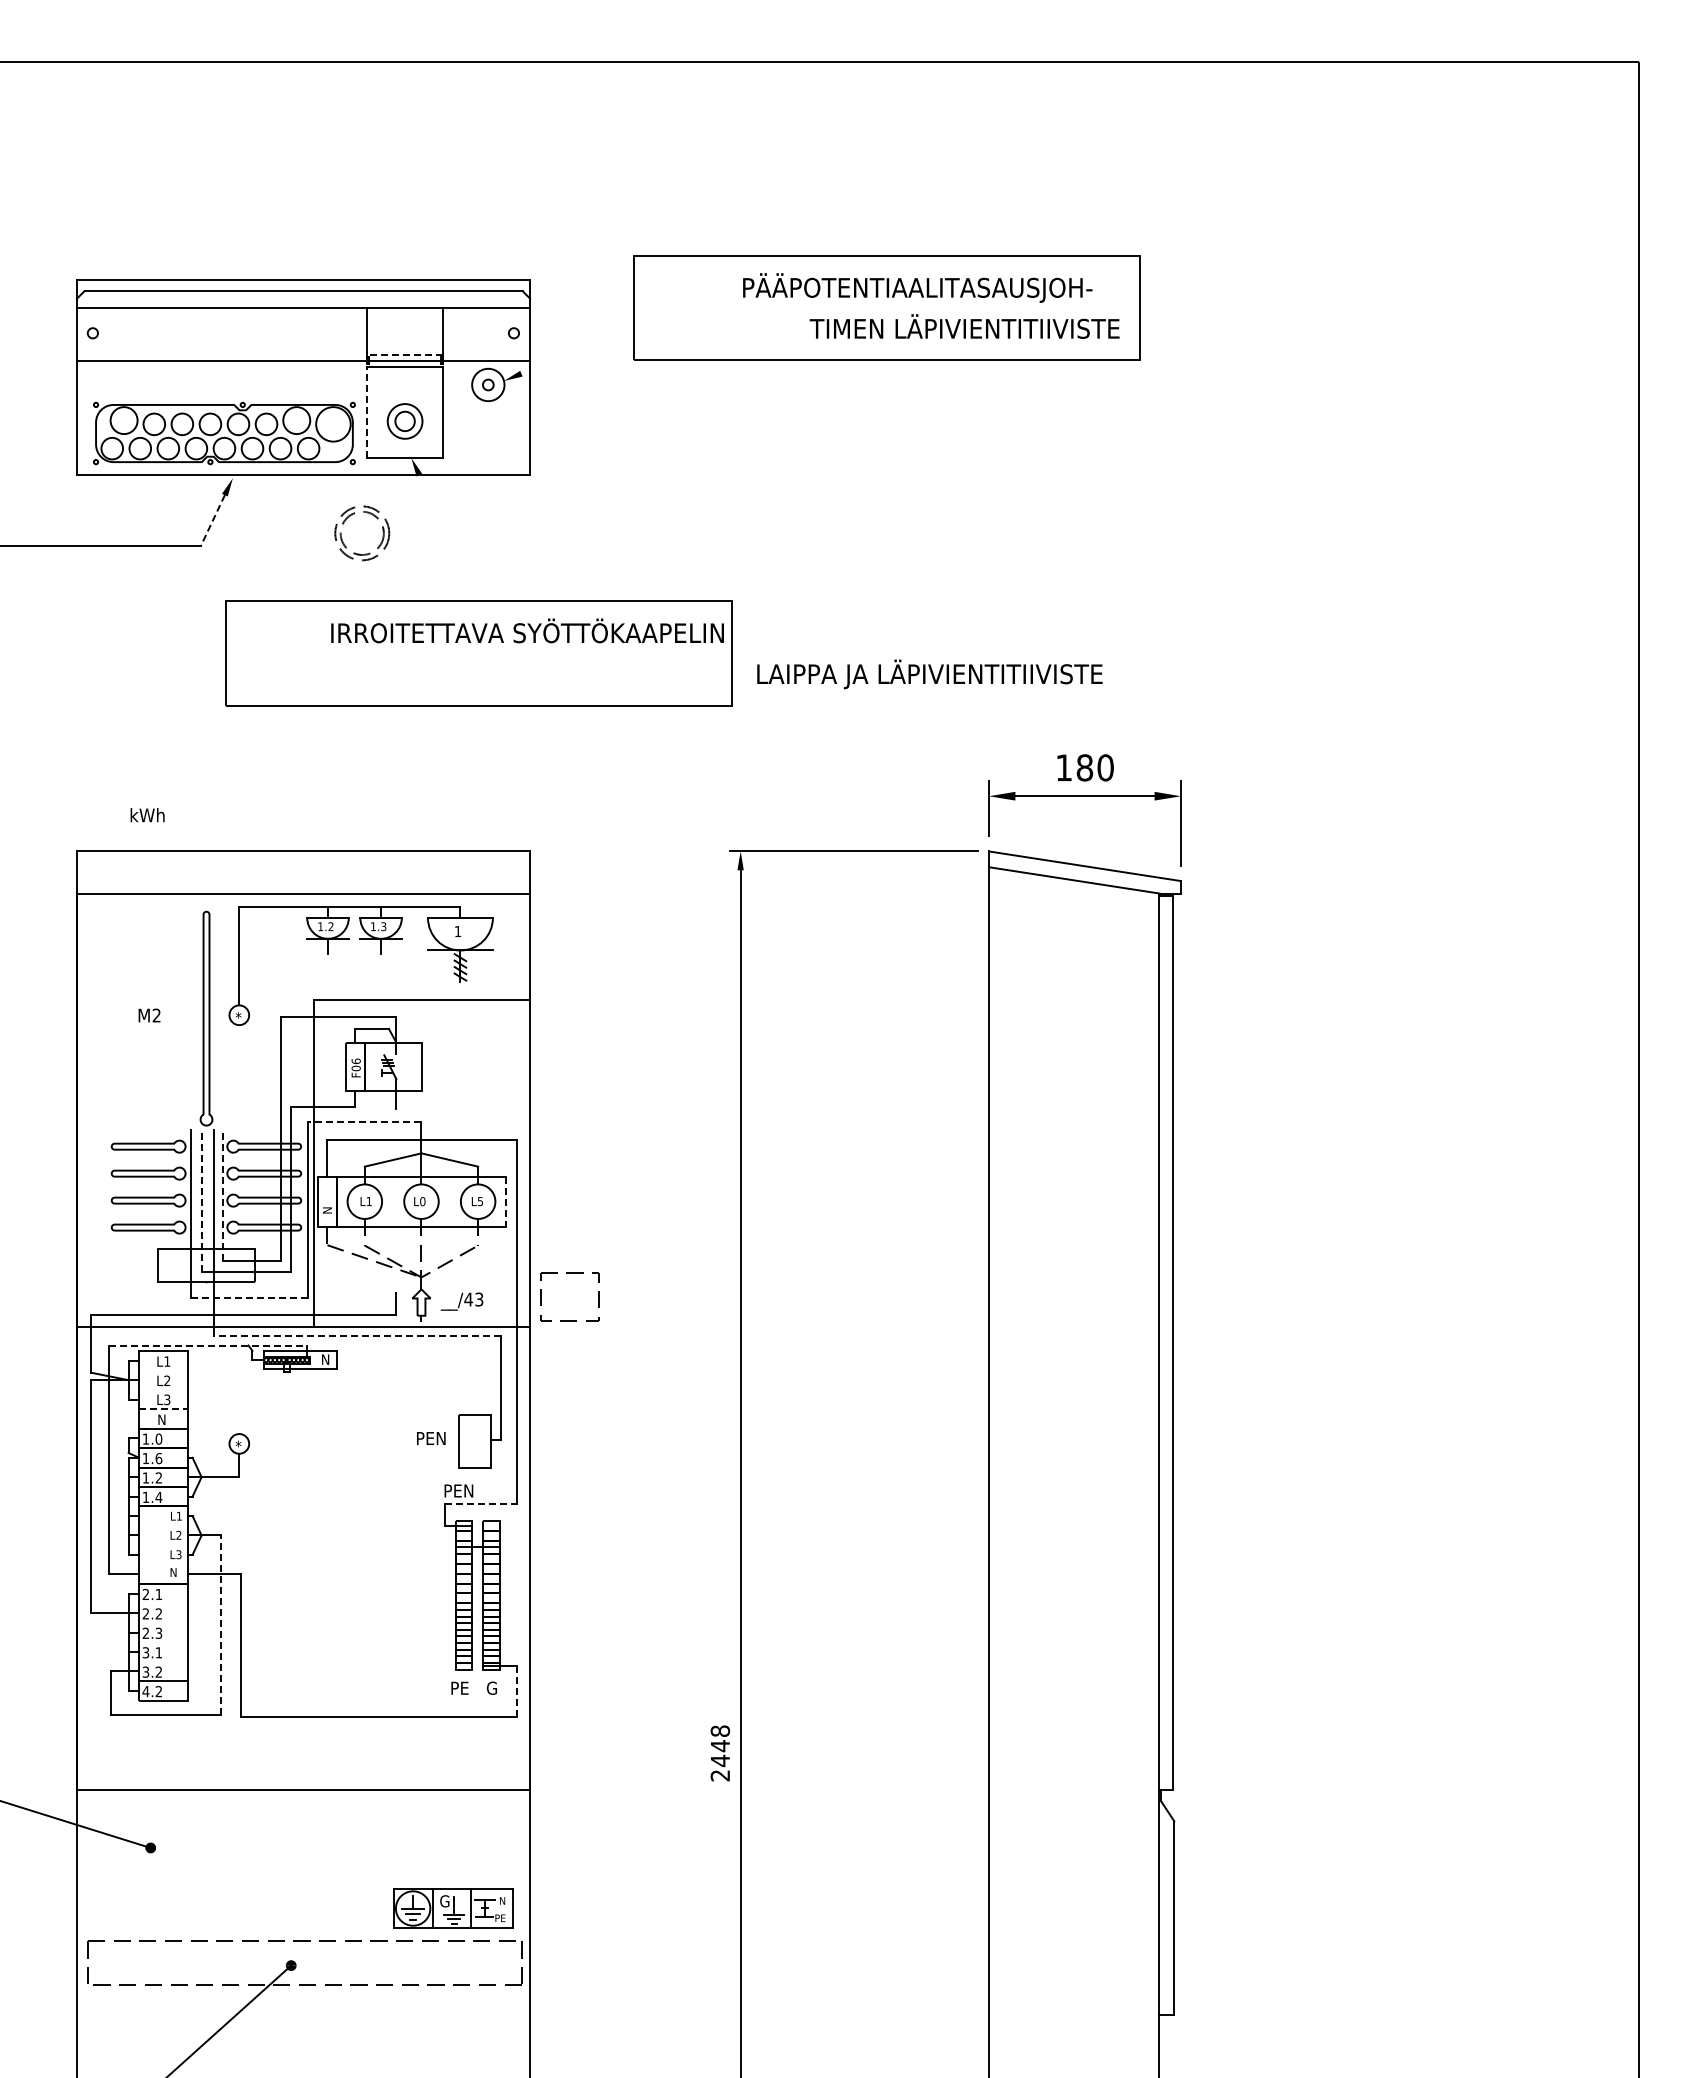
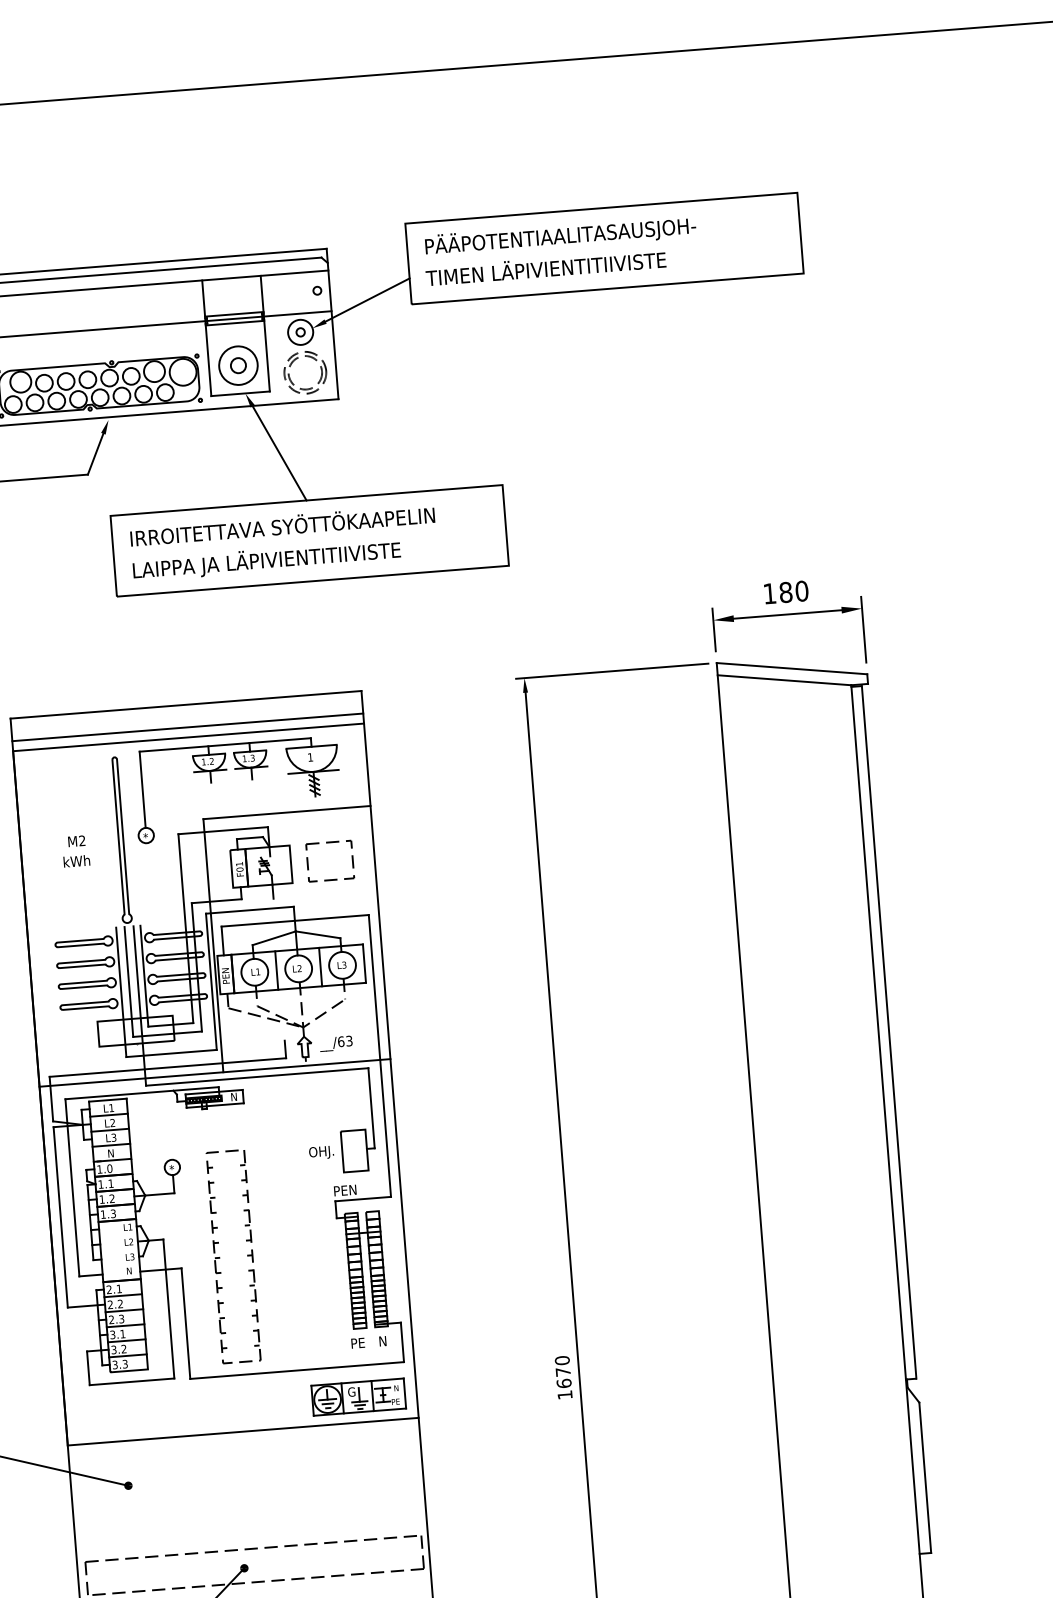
text: (917, 287) -> (560, 235), moved
text: (964, 326) -> (545, 267), moved
line: (577, 349) -> (367, 299), added
line: (405, 355) -> (234, 314), dashed -> solid
line: (367, 412) -> (208, 361), dashed -> solid
circle: (404, 421) -> (237, 365), size x1.43
line: (212, 521) -> (95, 454), dashed -> solid
line: (448, 538) -> (279, 453), added
part: (378, 545) -> (318, 381), moved
text: (527, 630) -> (282, 525), moved
text: (929, 674) -> (266, 560), moved
text: (147, 815) -> (76, 861), moved
line: (303, 880) -> (187, 727), added
text: (355, 1061) -> (239, 864), F06 -> F01
line: (364, 1121) -> (249, 910), dashed -> solid
line: (222, 1195) -> (144, 976), dashed -> solid
line: (202, 1201) -> (129, 982), dashed -> solid
line: (393, 1201) -> (276, 970), added
text: (422, 1201) -> (299, 968), L0 -> L2
line: (449, 1201) -> (320, 966), added
text: (480, 1201) -> (344, 965), L5 -> L3
line: (506, 1201) -> (364, 963), dashed -> solid
text: (326, 1202) -> (225, 975), N -> PEN
part: (569, 1273) -> (328, 843), moved
line: (249, 1297) -> (171, 1053), dashed -> solid
text: (468, 1299) -> (341, 1041), __/43 -> __/63
line: (357, 1336) -> (257, 1077), dashed -> solid
line: (207, 1345) -> (141, 1093), dashed -> solid
line: (163, 1370) -> (109, 1115), added
line: (163, 1389) -> (110, 1129), added
line: (163, 1409) -> (111, 1145), dashed -> solid
text: (432, 1439) -> (321, 1152), PEN -> OHJ.
text: (158, 1458) -> (110, 1183), 1.6 -> 1.1
text: (158, 1497) -> (113, 1213), 1.4 -> 1.3
line: (481, 1503) -> (363, 1198), dashed -> solid
part: (291, 1564) -> (220, 1257), added
line: (163, 1603) -> (123, 1295), added
line: (163, 1622) -> (124, 1310), added
line: (220, 1625) -> (168, 1309), dashed -> solid
line: (163, 1642) -> (125, 1325), added
line: (163, 1661) -> (126, 1340), added
text: (491, 1687) -> (382, 1340), G -> N
text: (152, 1691) -> (120, 1364), 4.2 -> 3.3
line: (516, 1692) -> (402, 1343), dashed -> solid
text: (720, 1753) -> (563, 1377), 2448 -> 1670
part: (453, 1908) -> (358, 1397), moved

